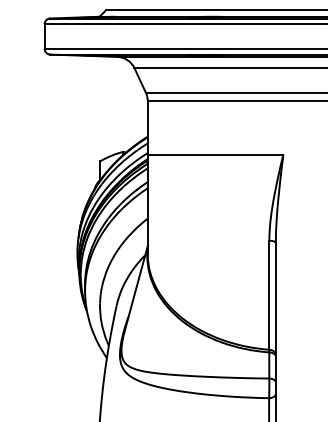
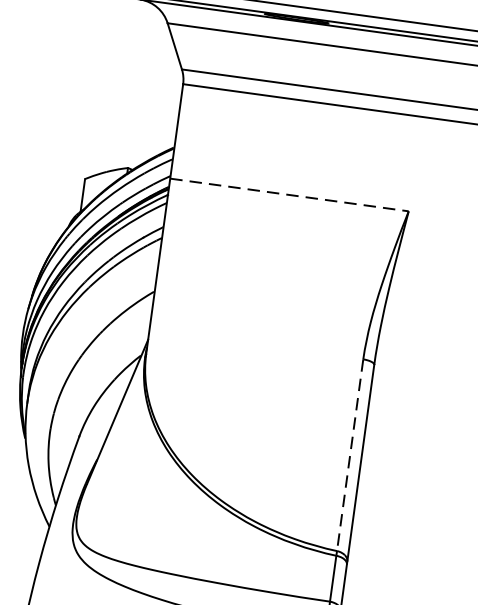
line: (215, 154) -> (289, 194), solid -> dashed
line: (269, 295) -> (350, 455), solid -> dashed

